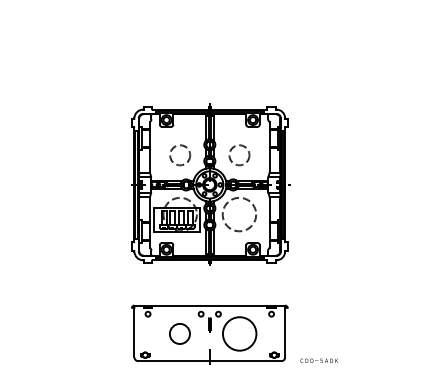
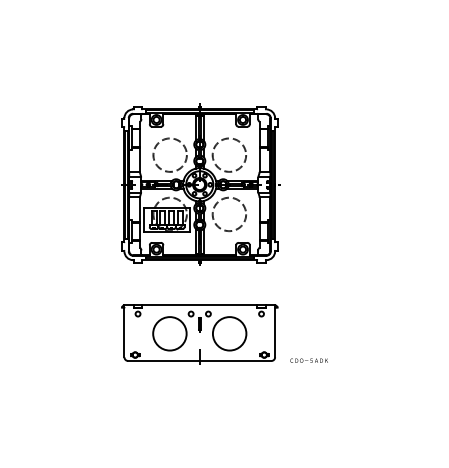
circle: (179, 154) -> (169, 154), size x1.67
circle: (239, 154) -> (229, 154), size x1.67
circle: (179, 333) -> (169, 333), size x1.67

